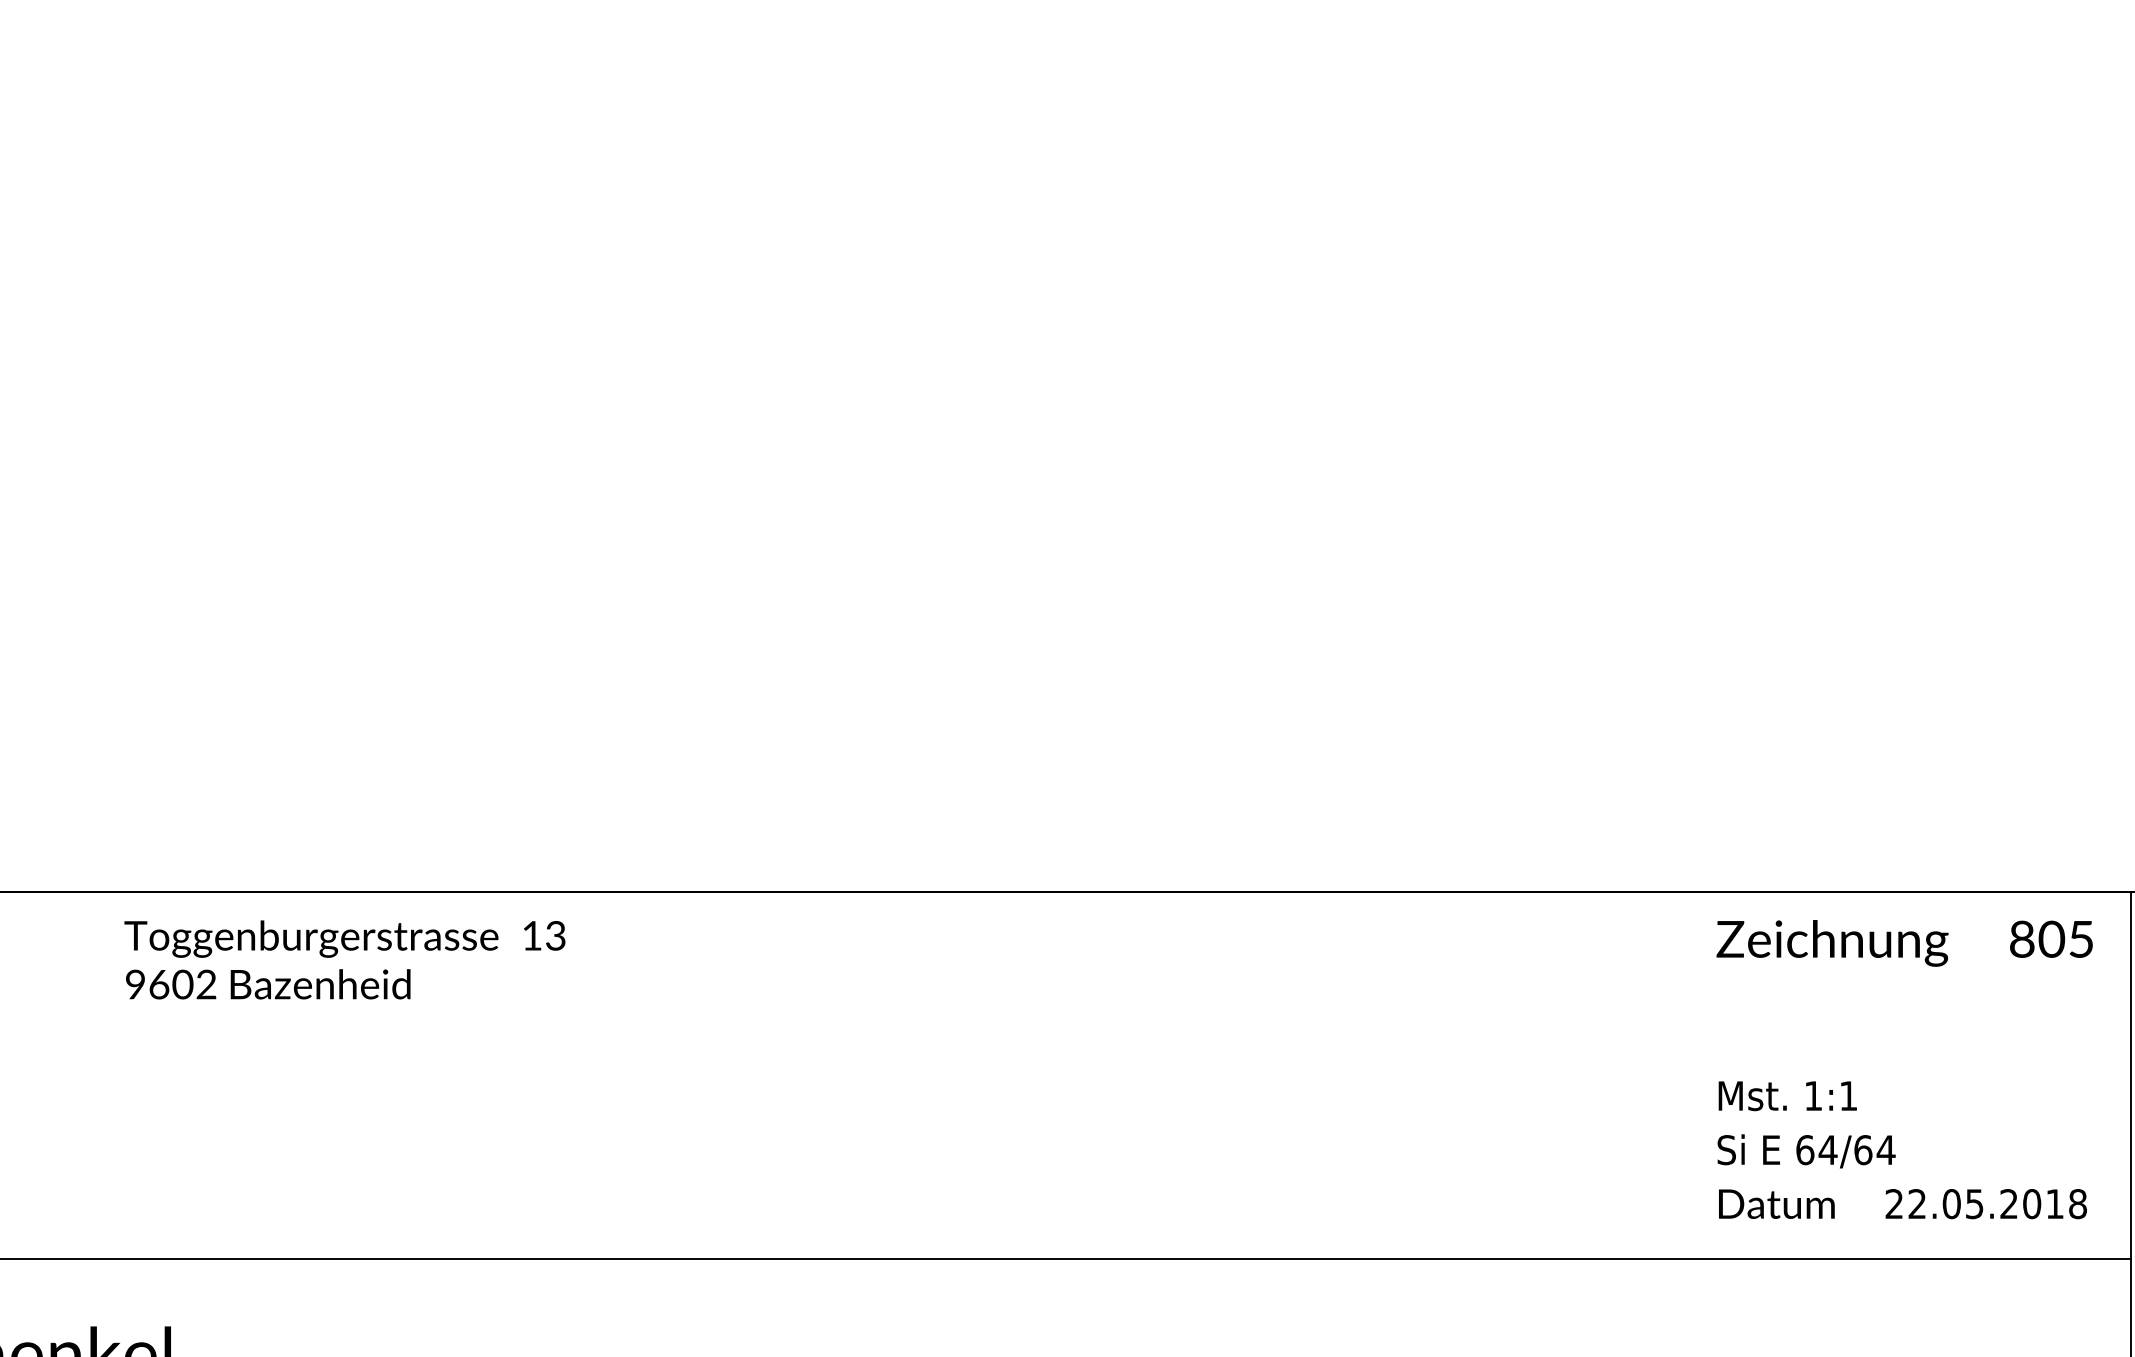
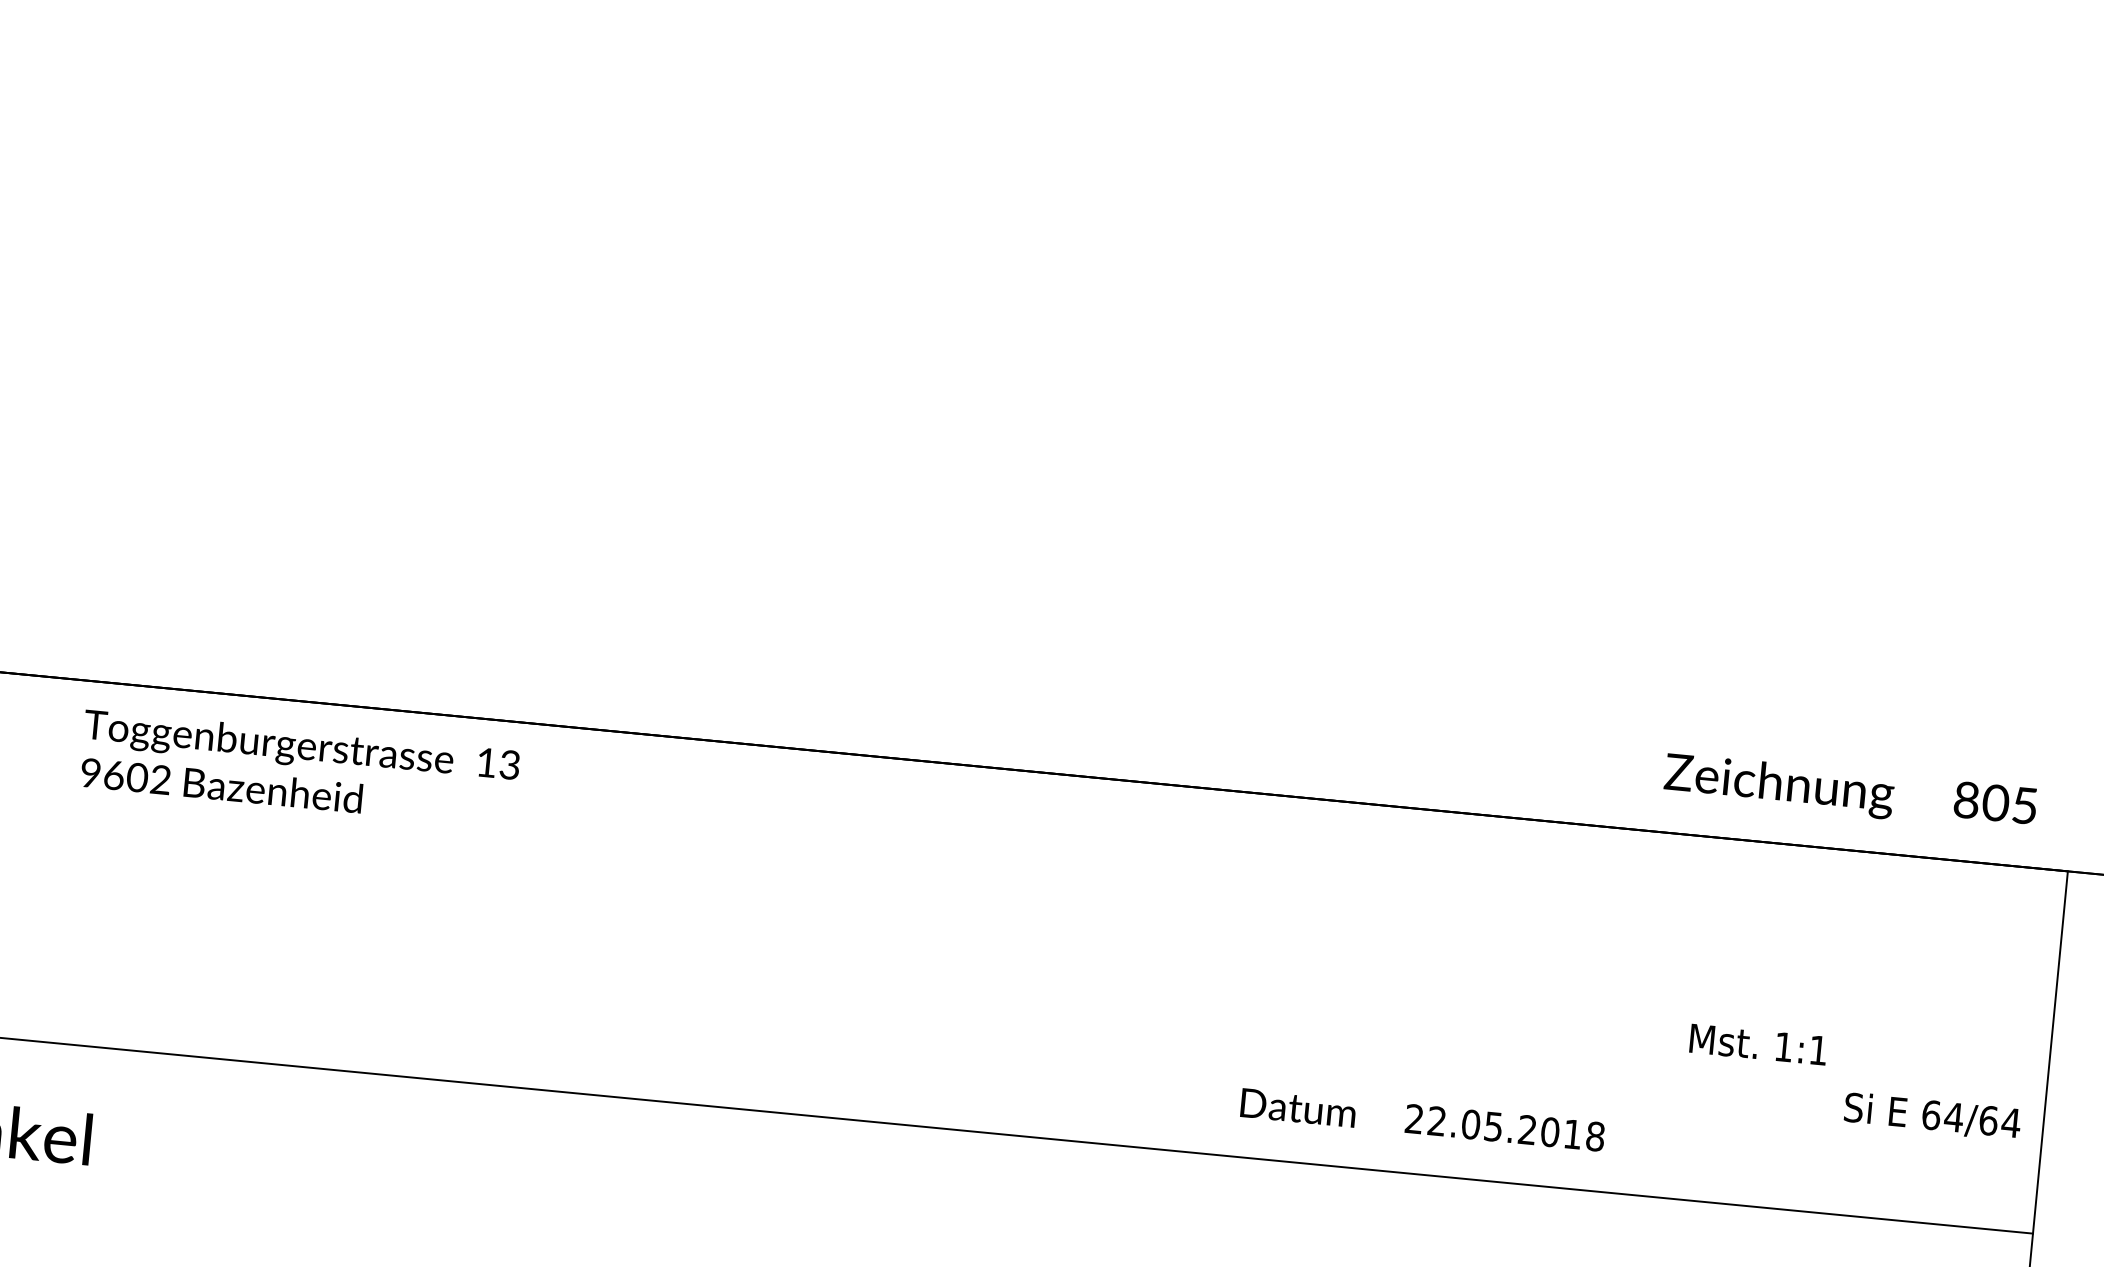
text: (1904, 943) -> (1850, 793), moved
text: (1787, 1096) -> (1758, 1045), moved
text: (1806, 1151) -> (1932, 1116), moved
text: (1902, 1204) -> (1422, 1120), moved

